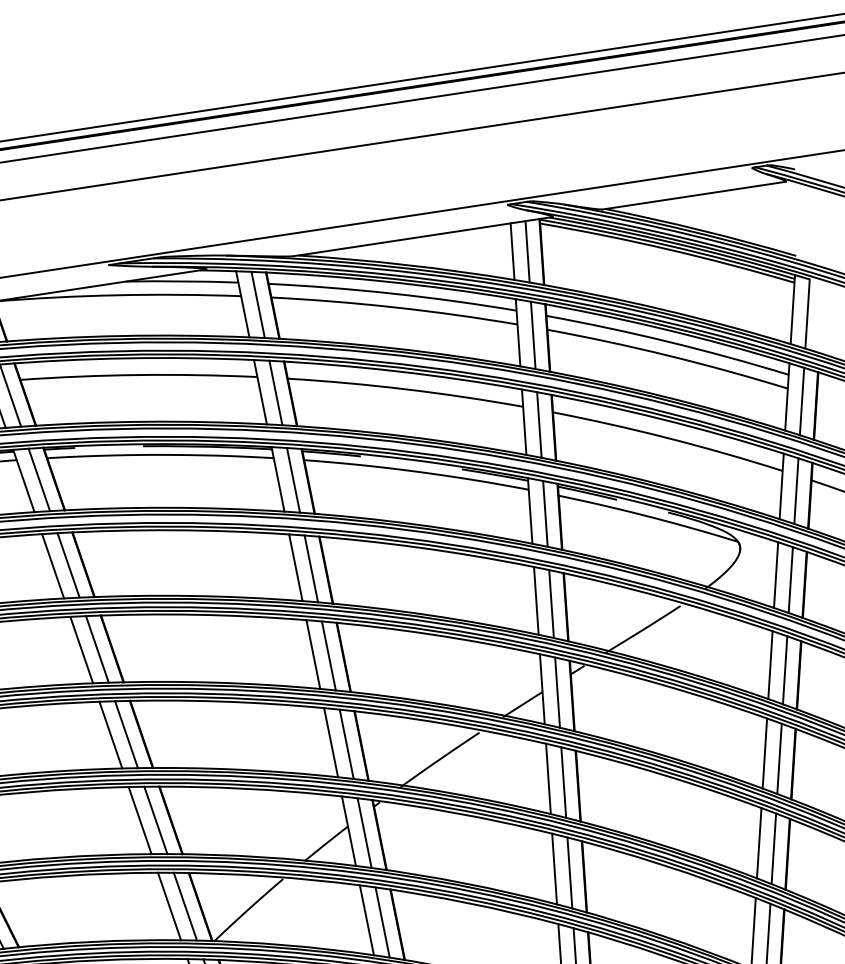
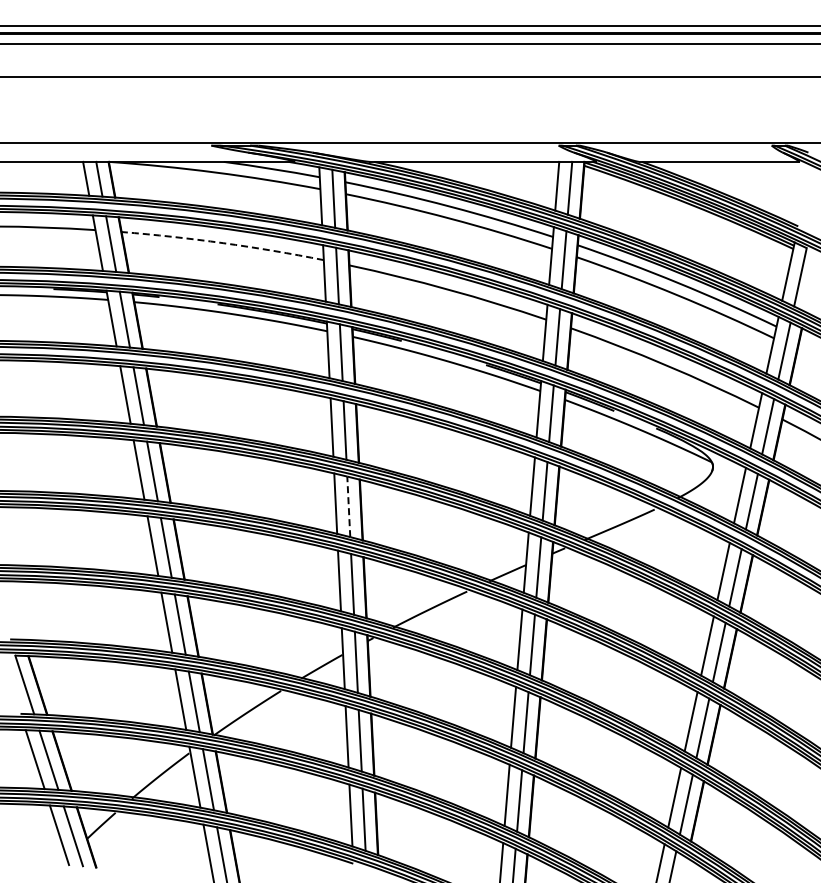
arc: (139, 375) -> (223, 243), solid -> dashed
line: (328, 655) -> (348, 506), solid -> dashed

